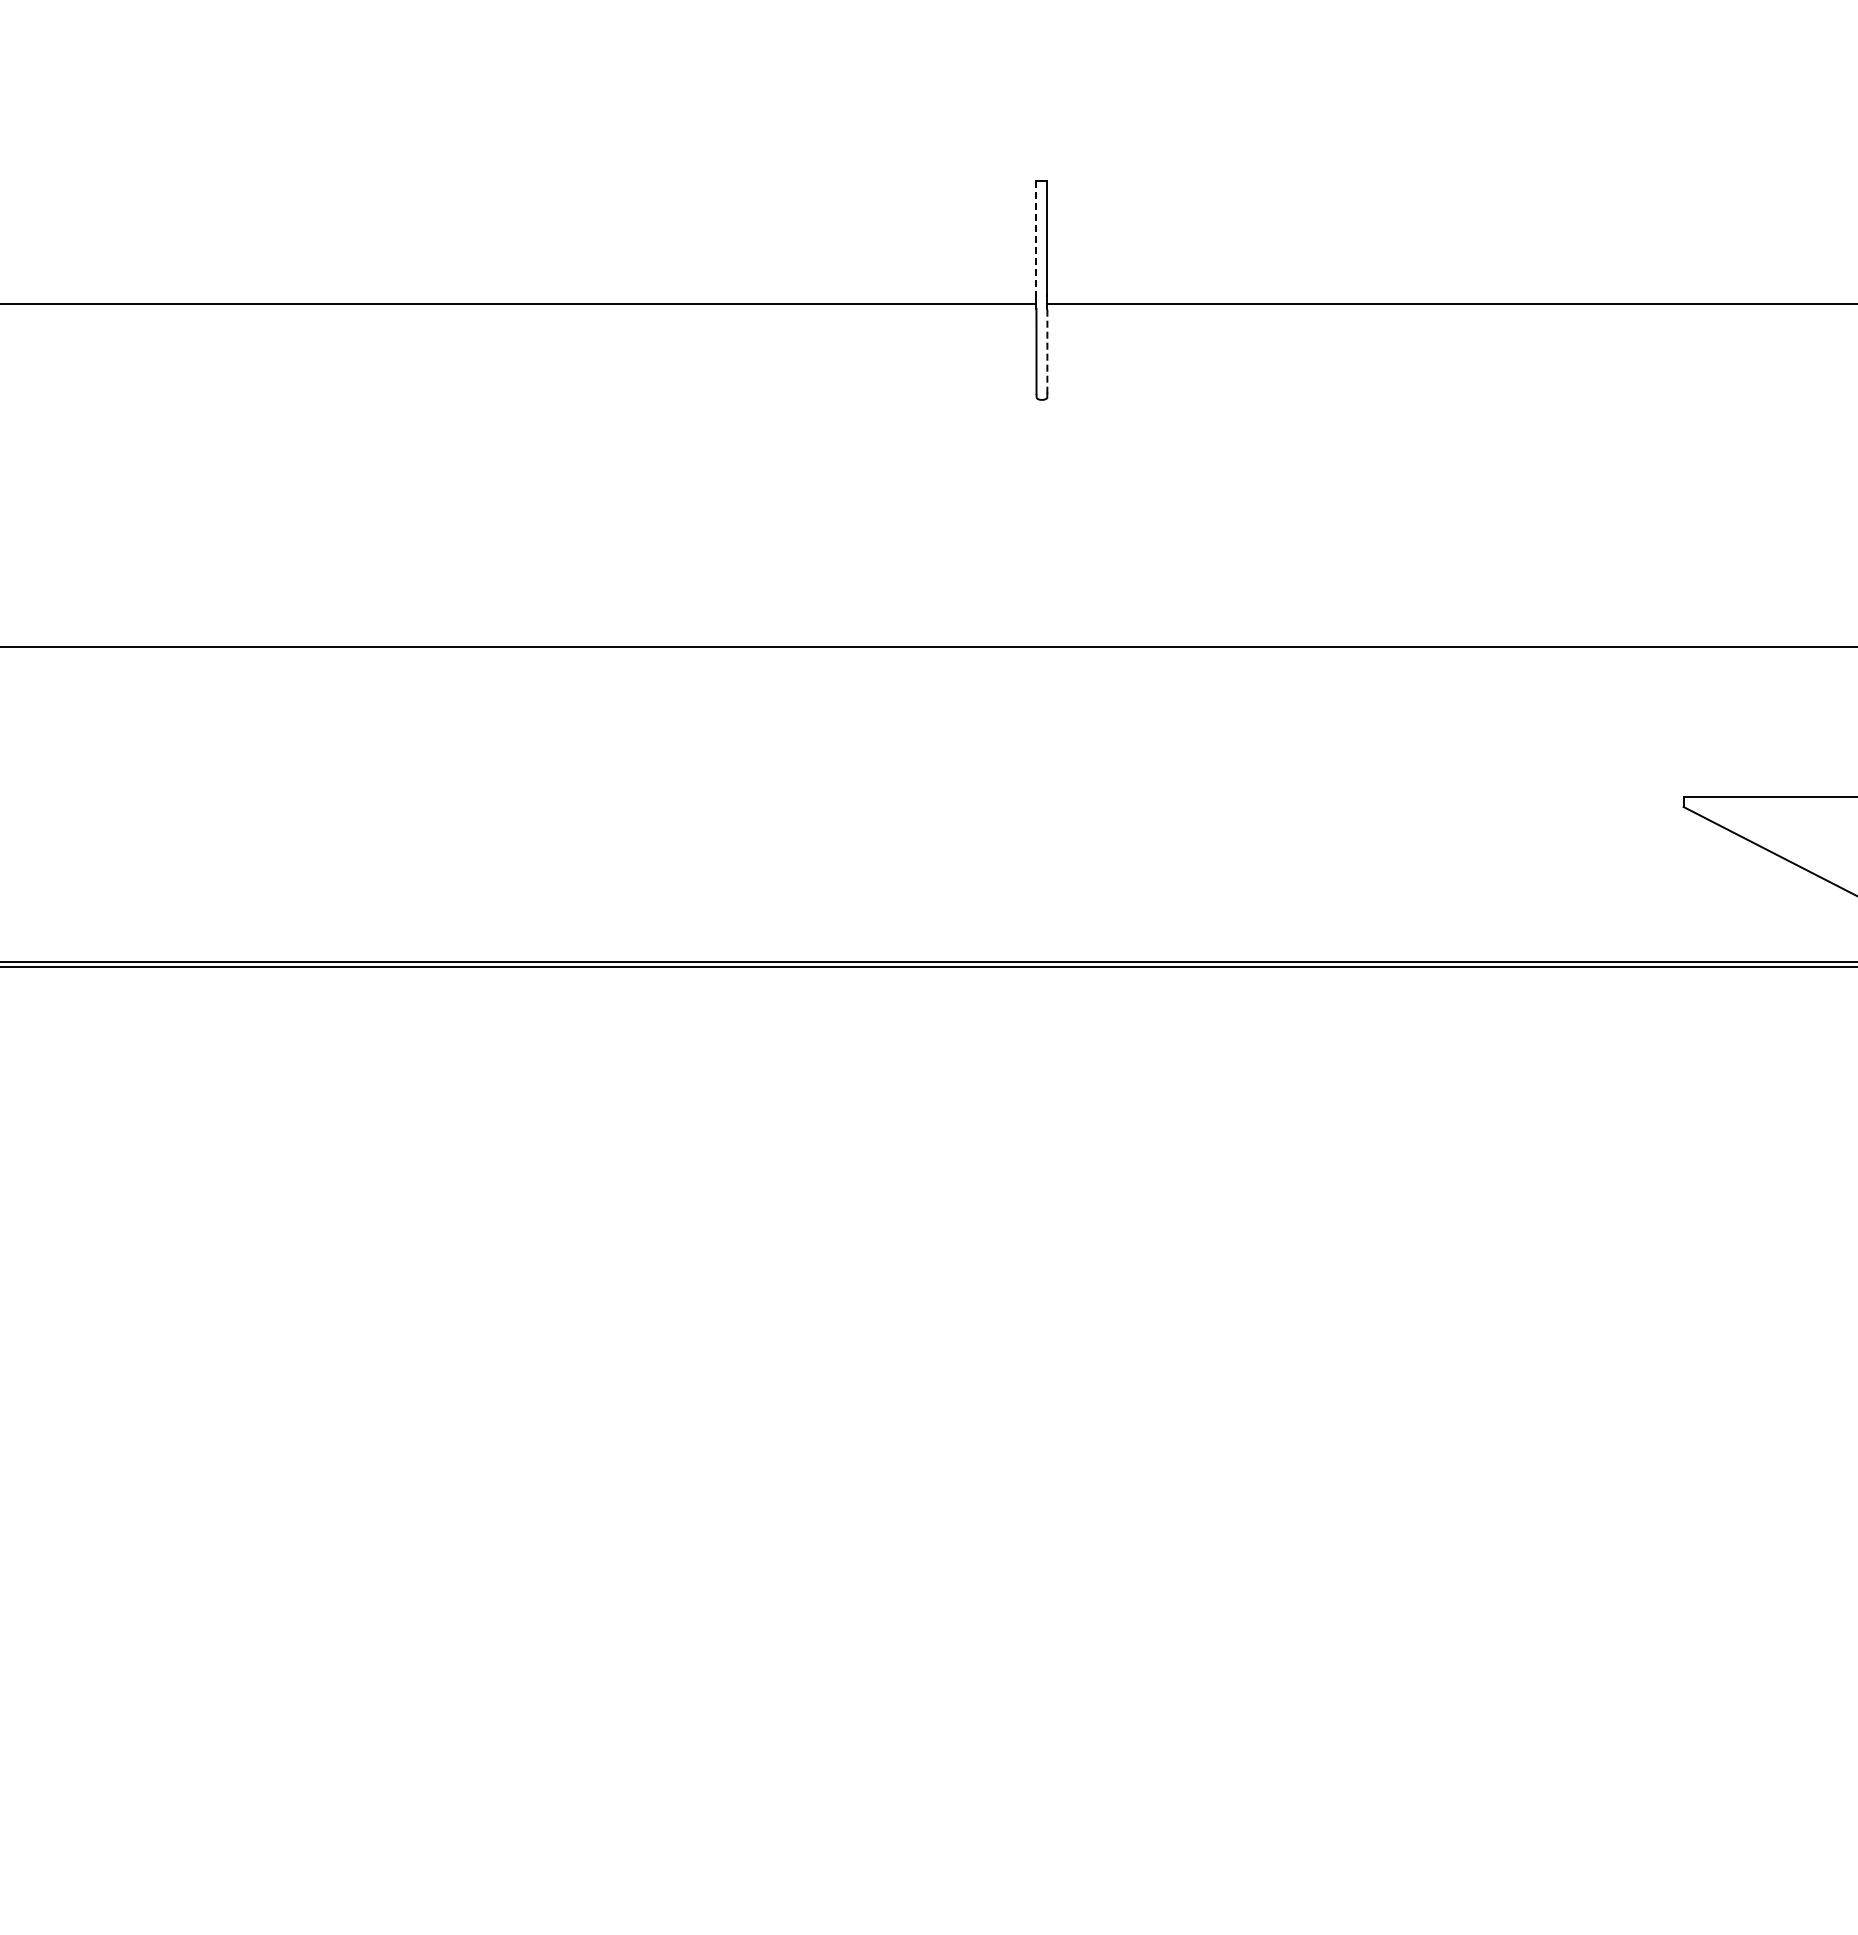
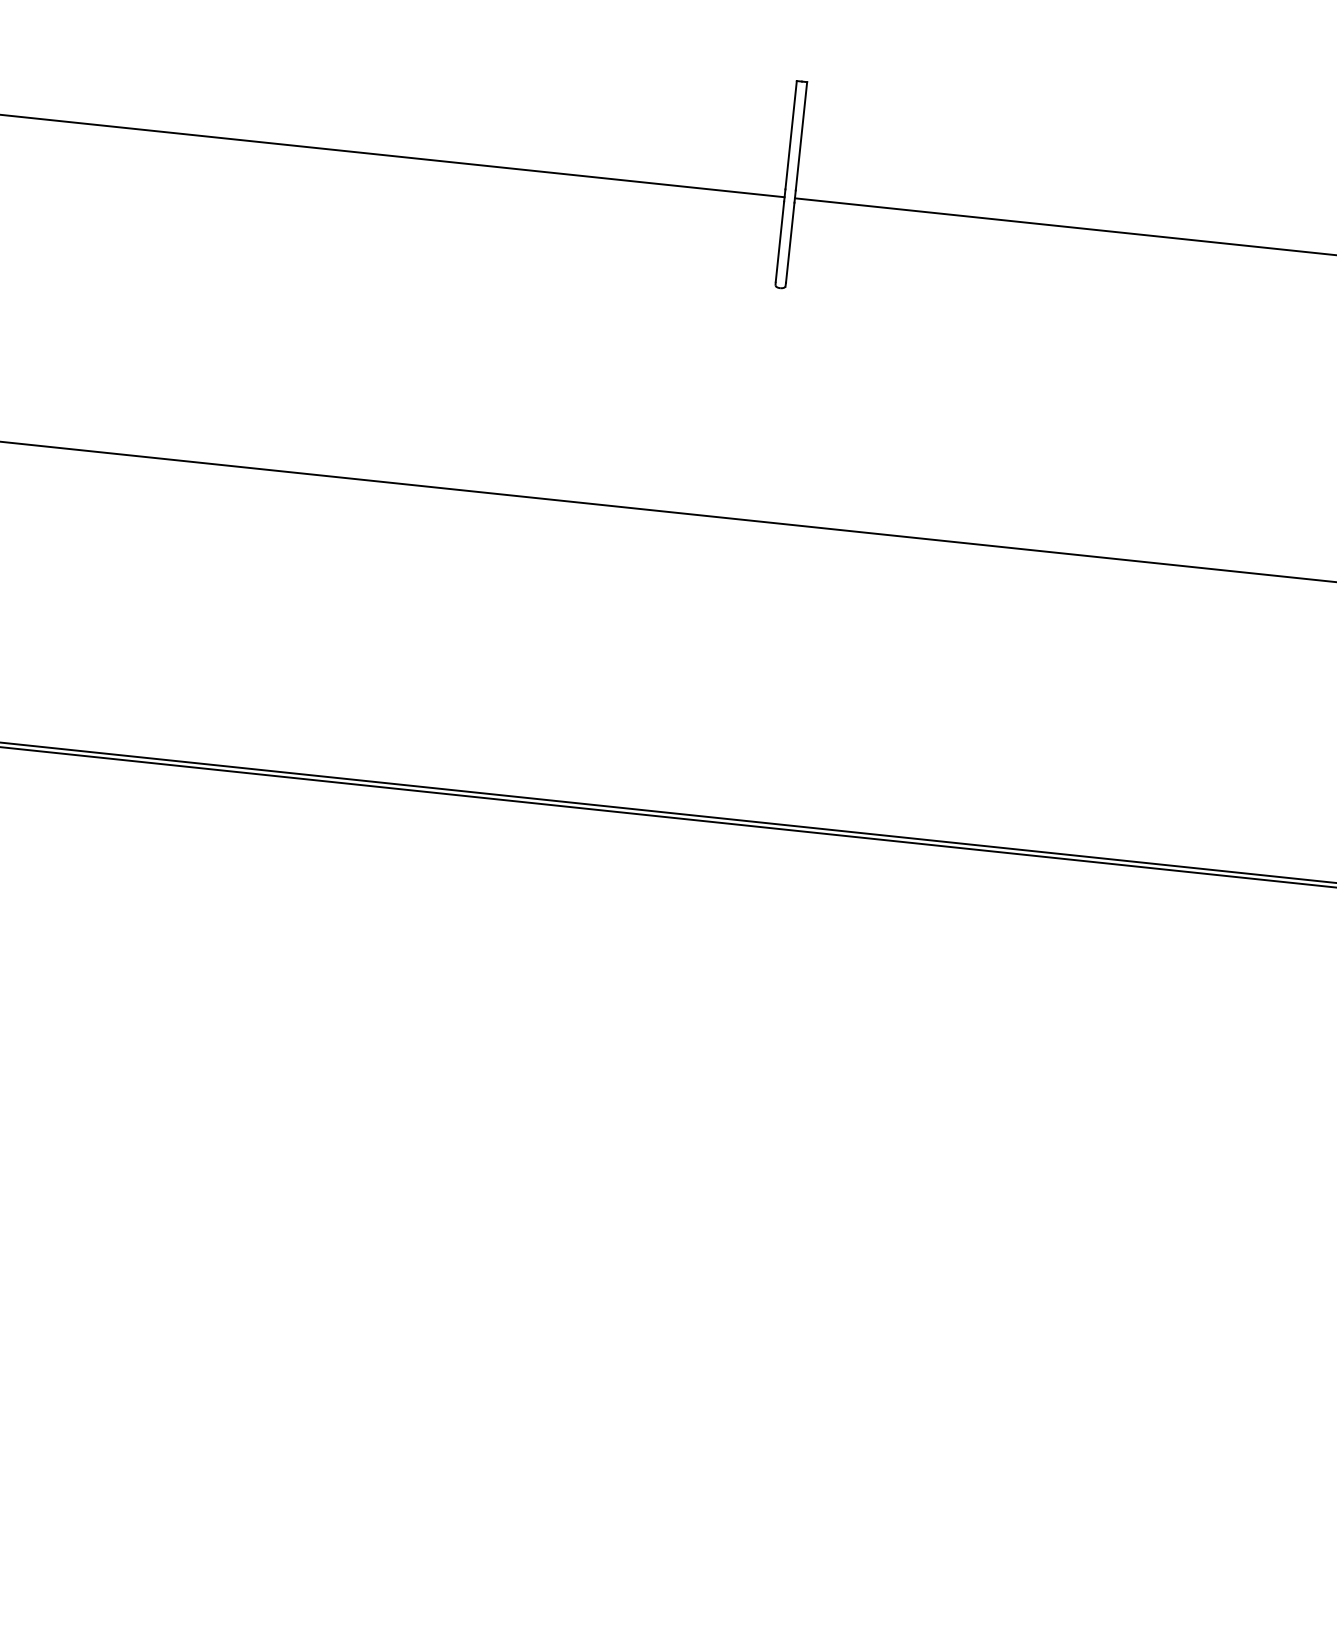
line: (1036, 238) -> (791, 135), dashed -> solid
line: (1047, 350) -> (790, 242), dashed -> solid

